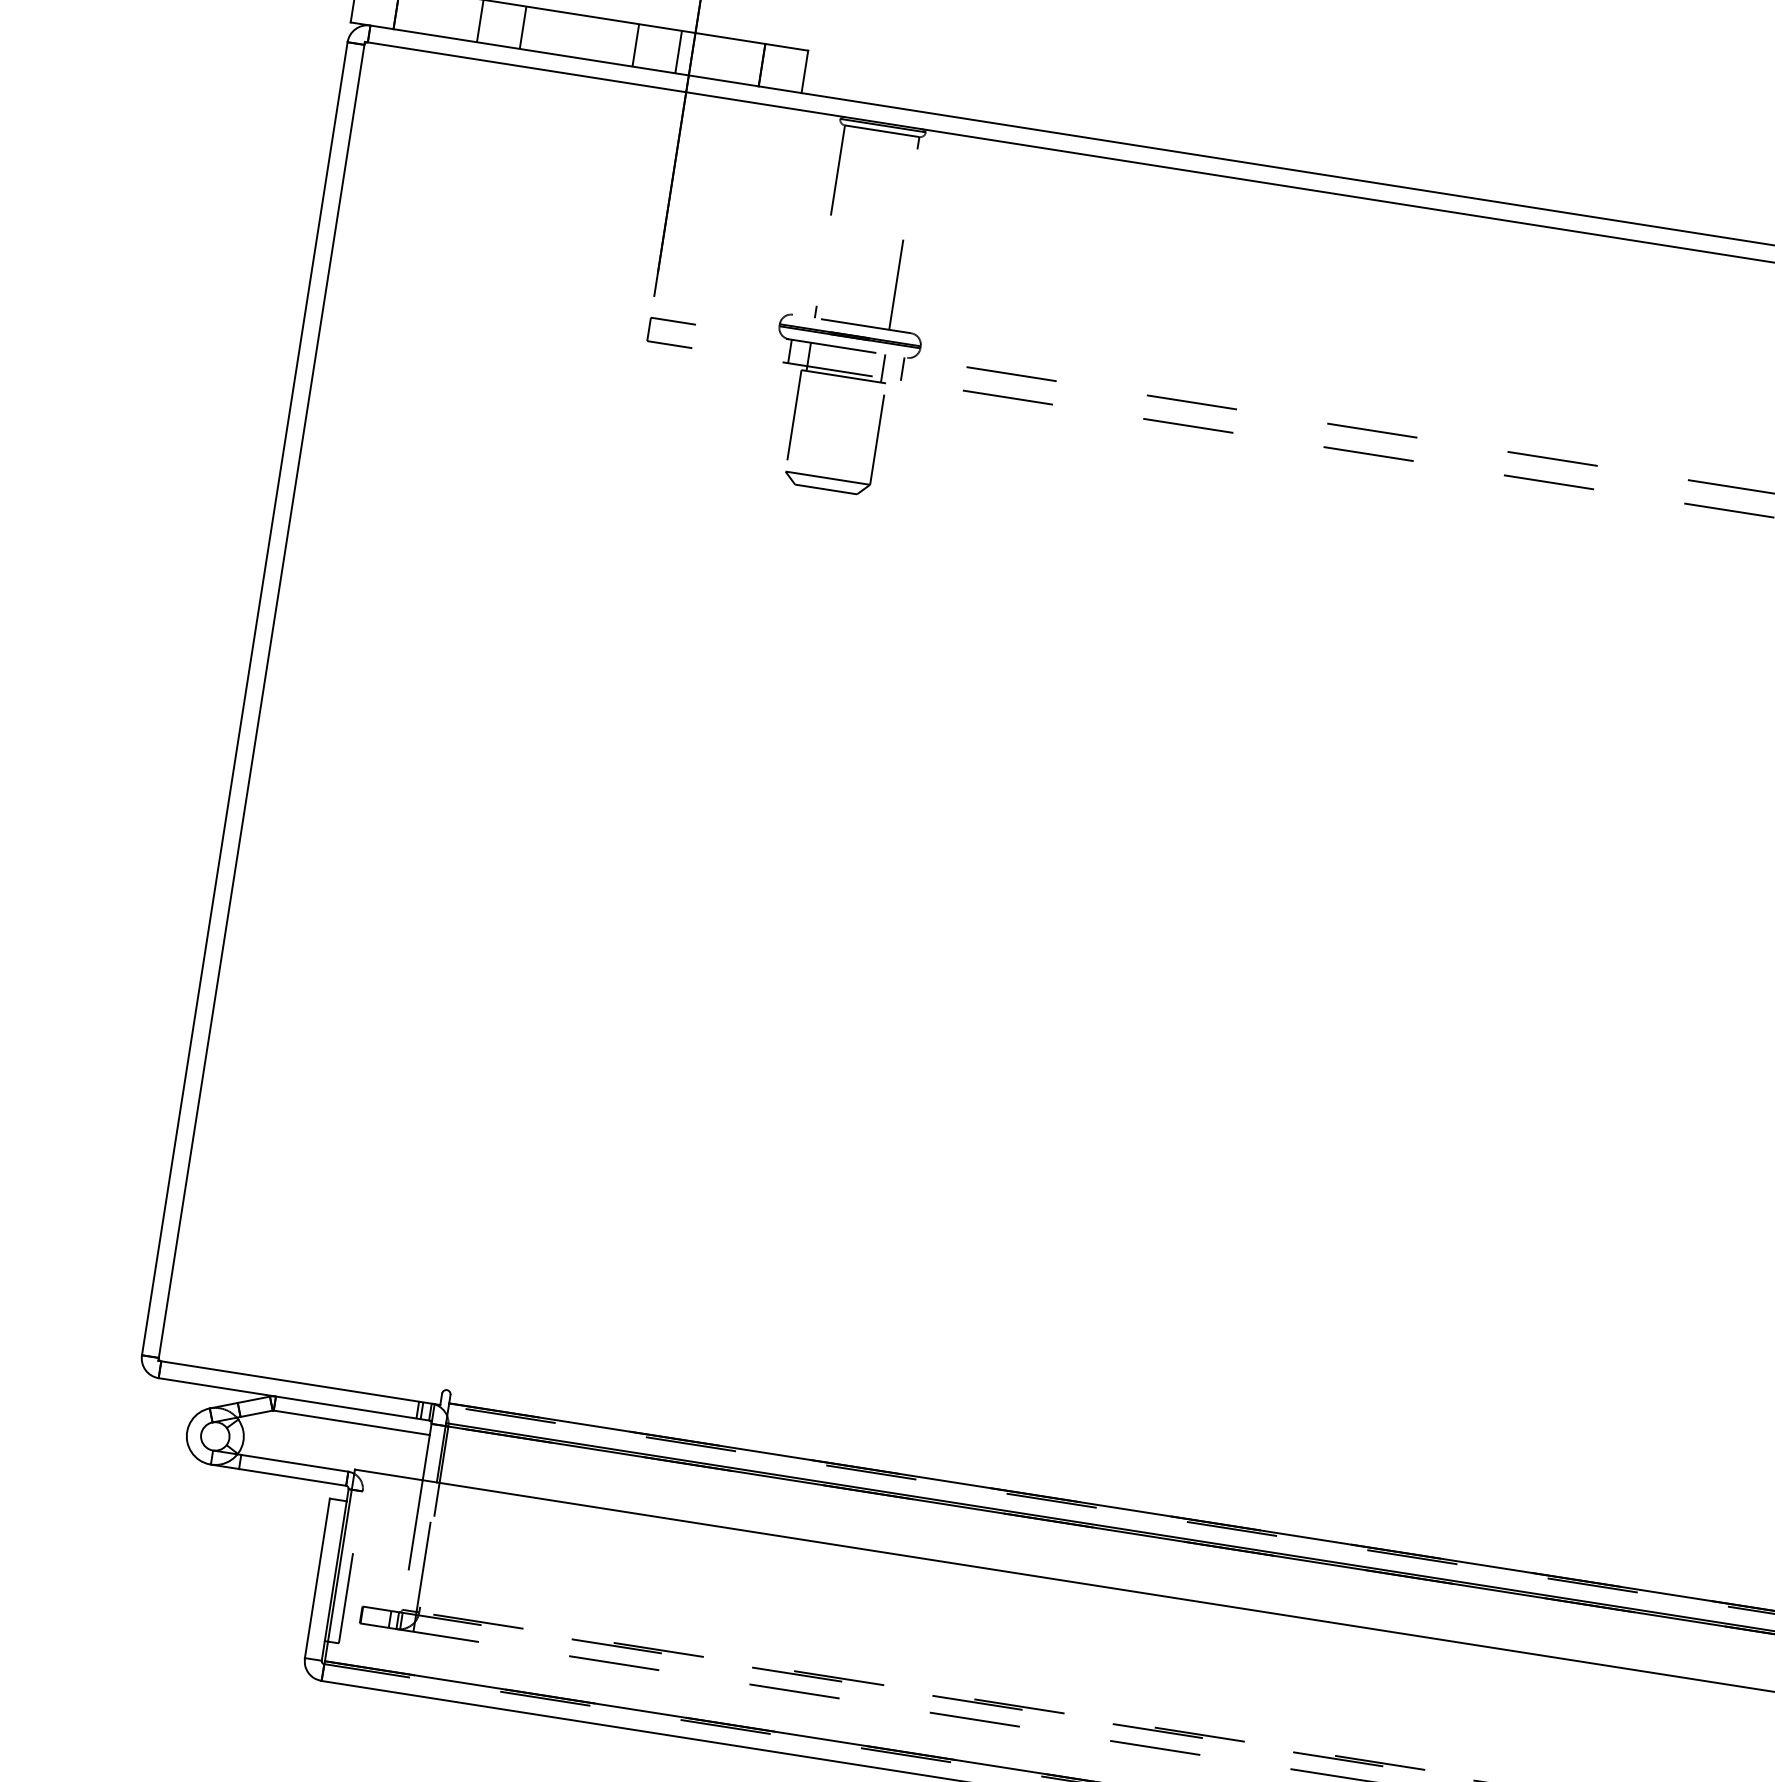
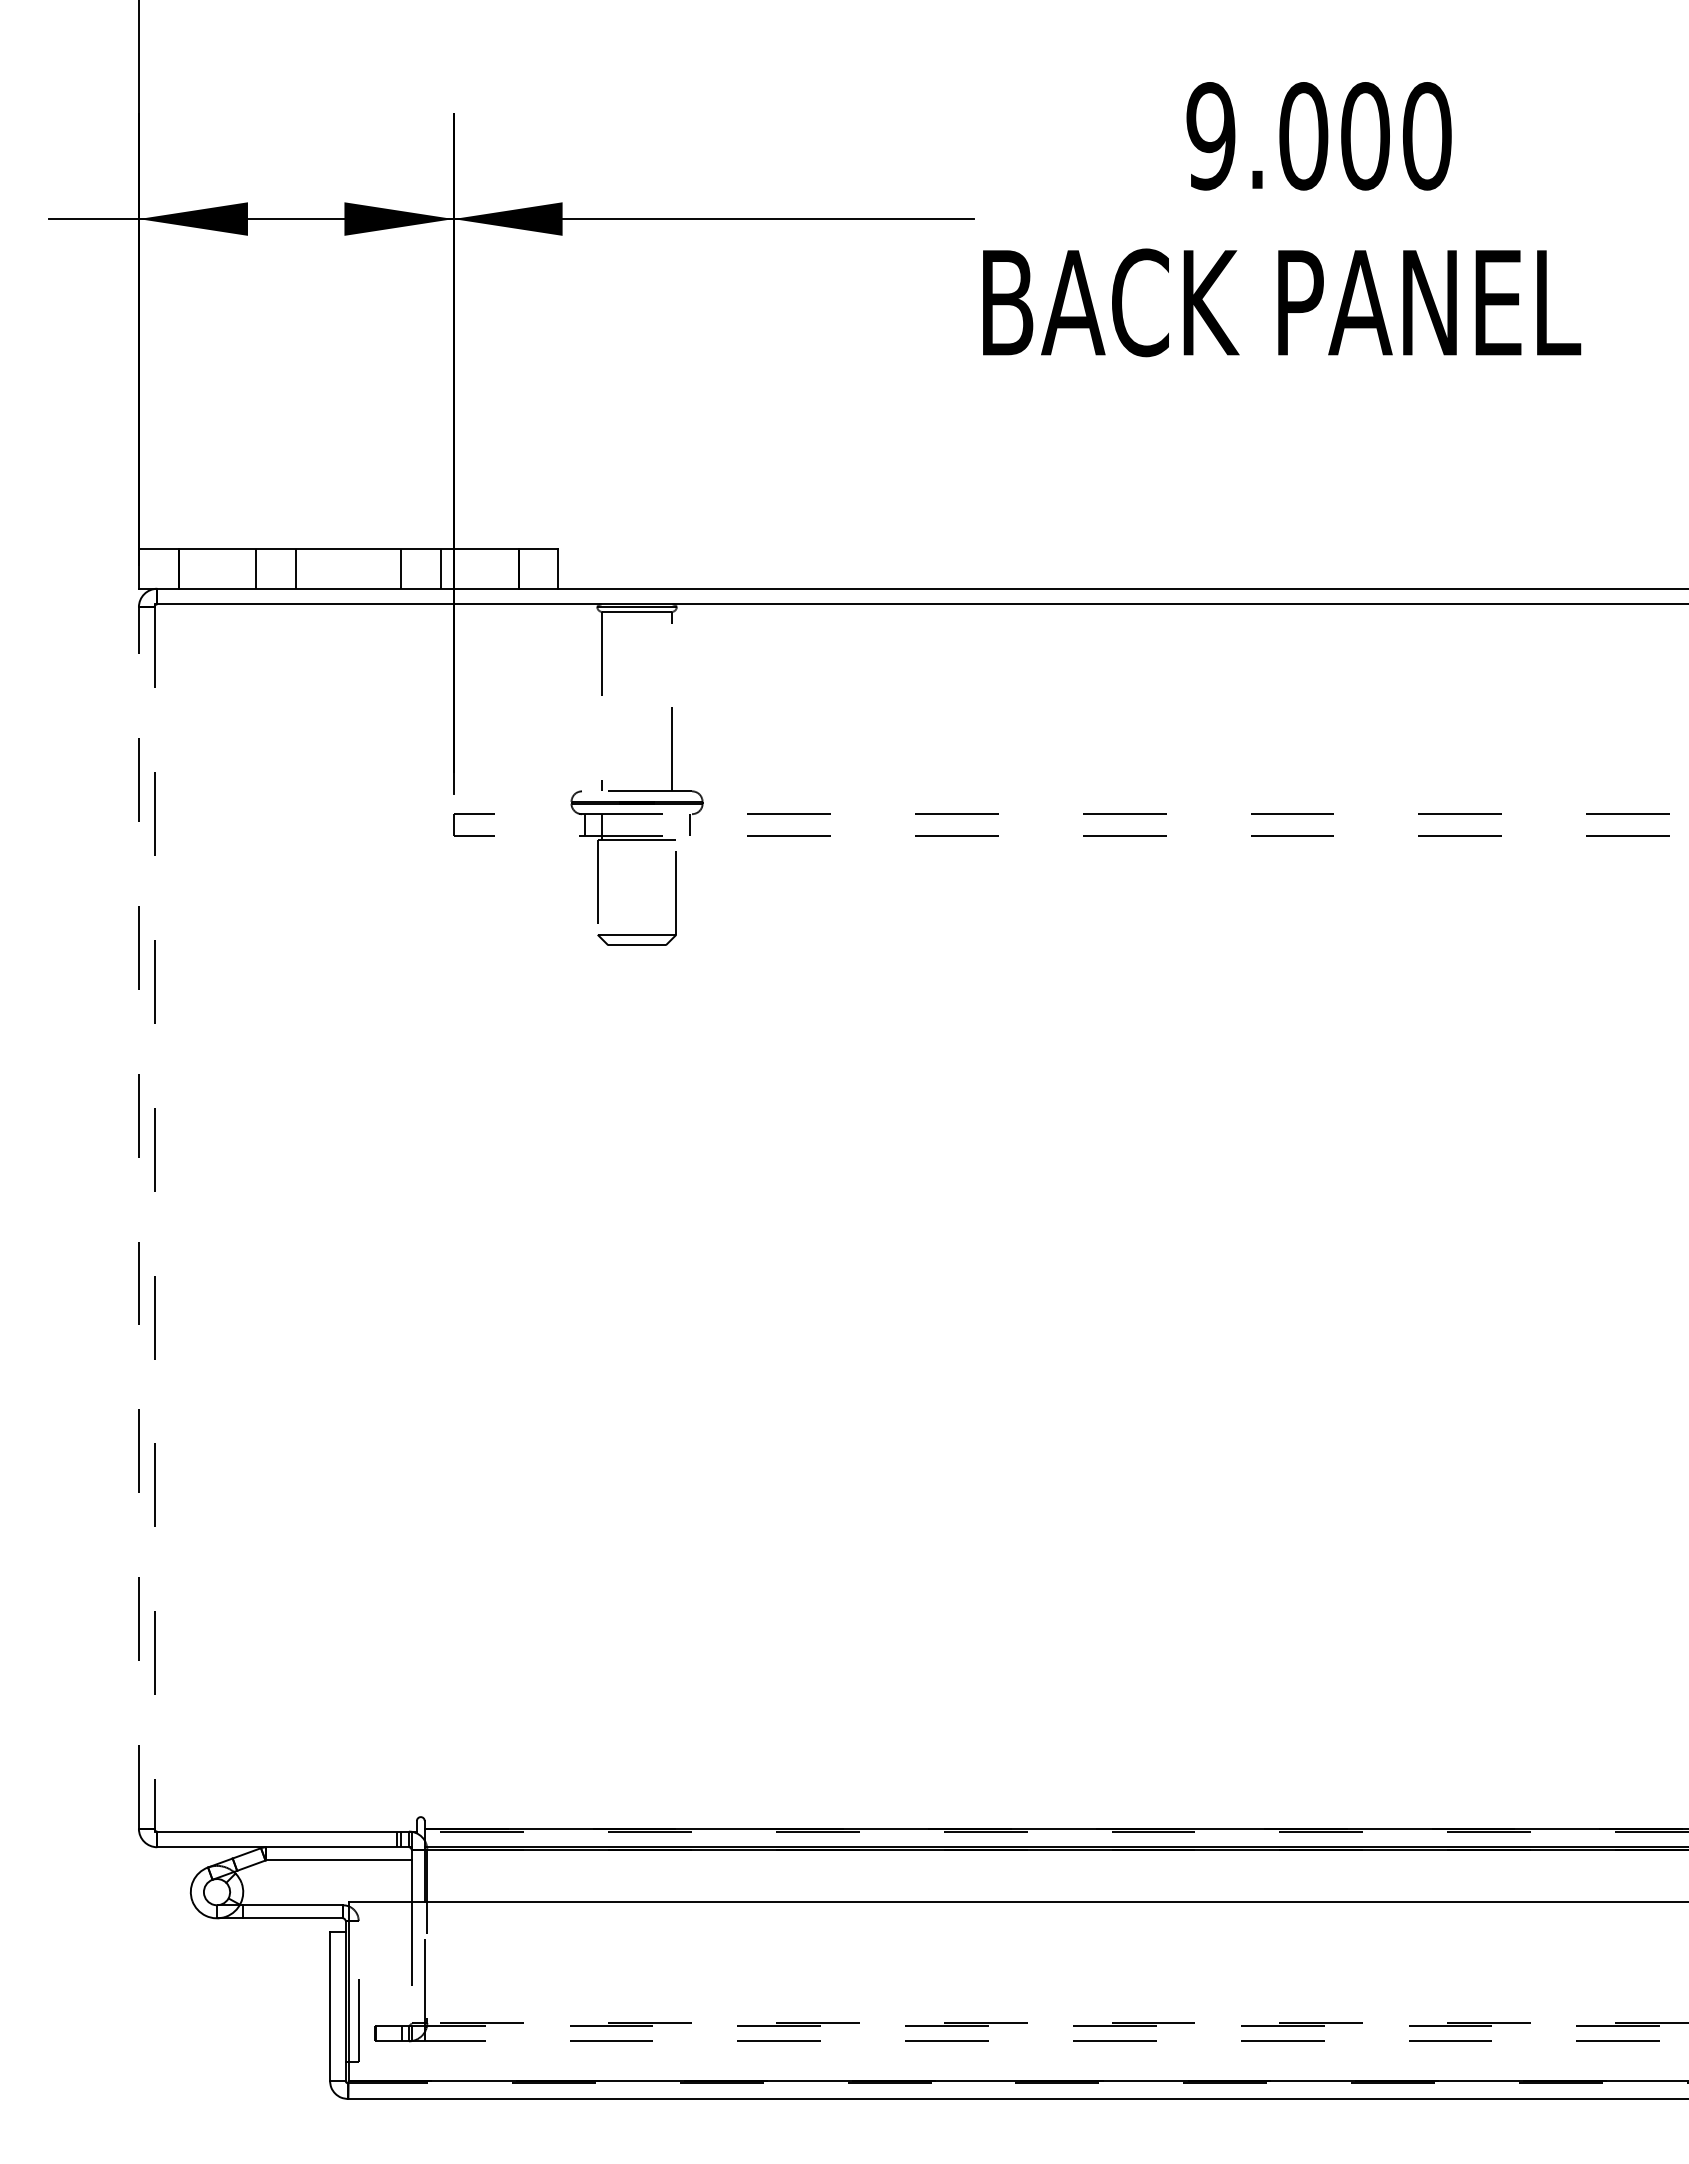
line: (882, 368) -> (671, 827), removed
line: (244, 699) -> (138, 1218), solid -> dashed
line: (261, 701) -> (154, 1218), solid -> dashed

